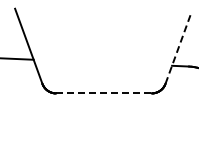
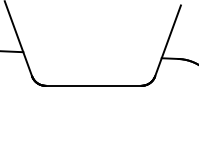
line: (178, 48) -> (168, 40), dashed -> solid
line: (103, 93) -> (93, 85), dashed -> solid

